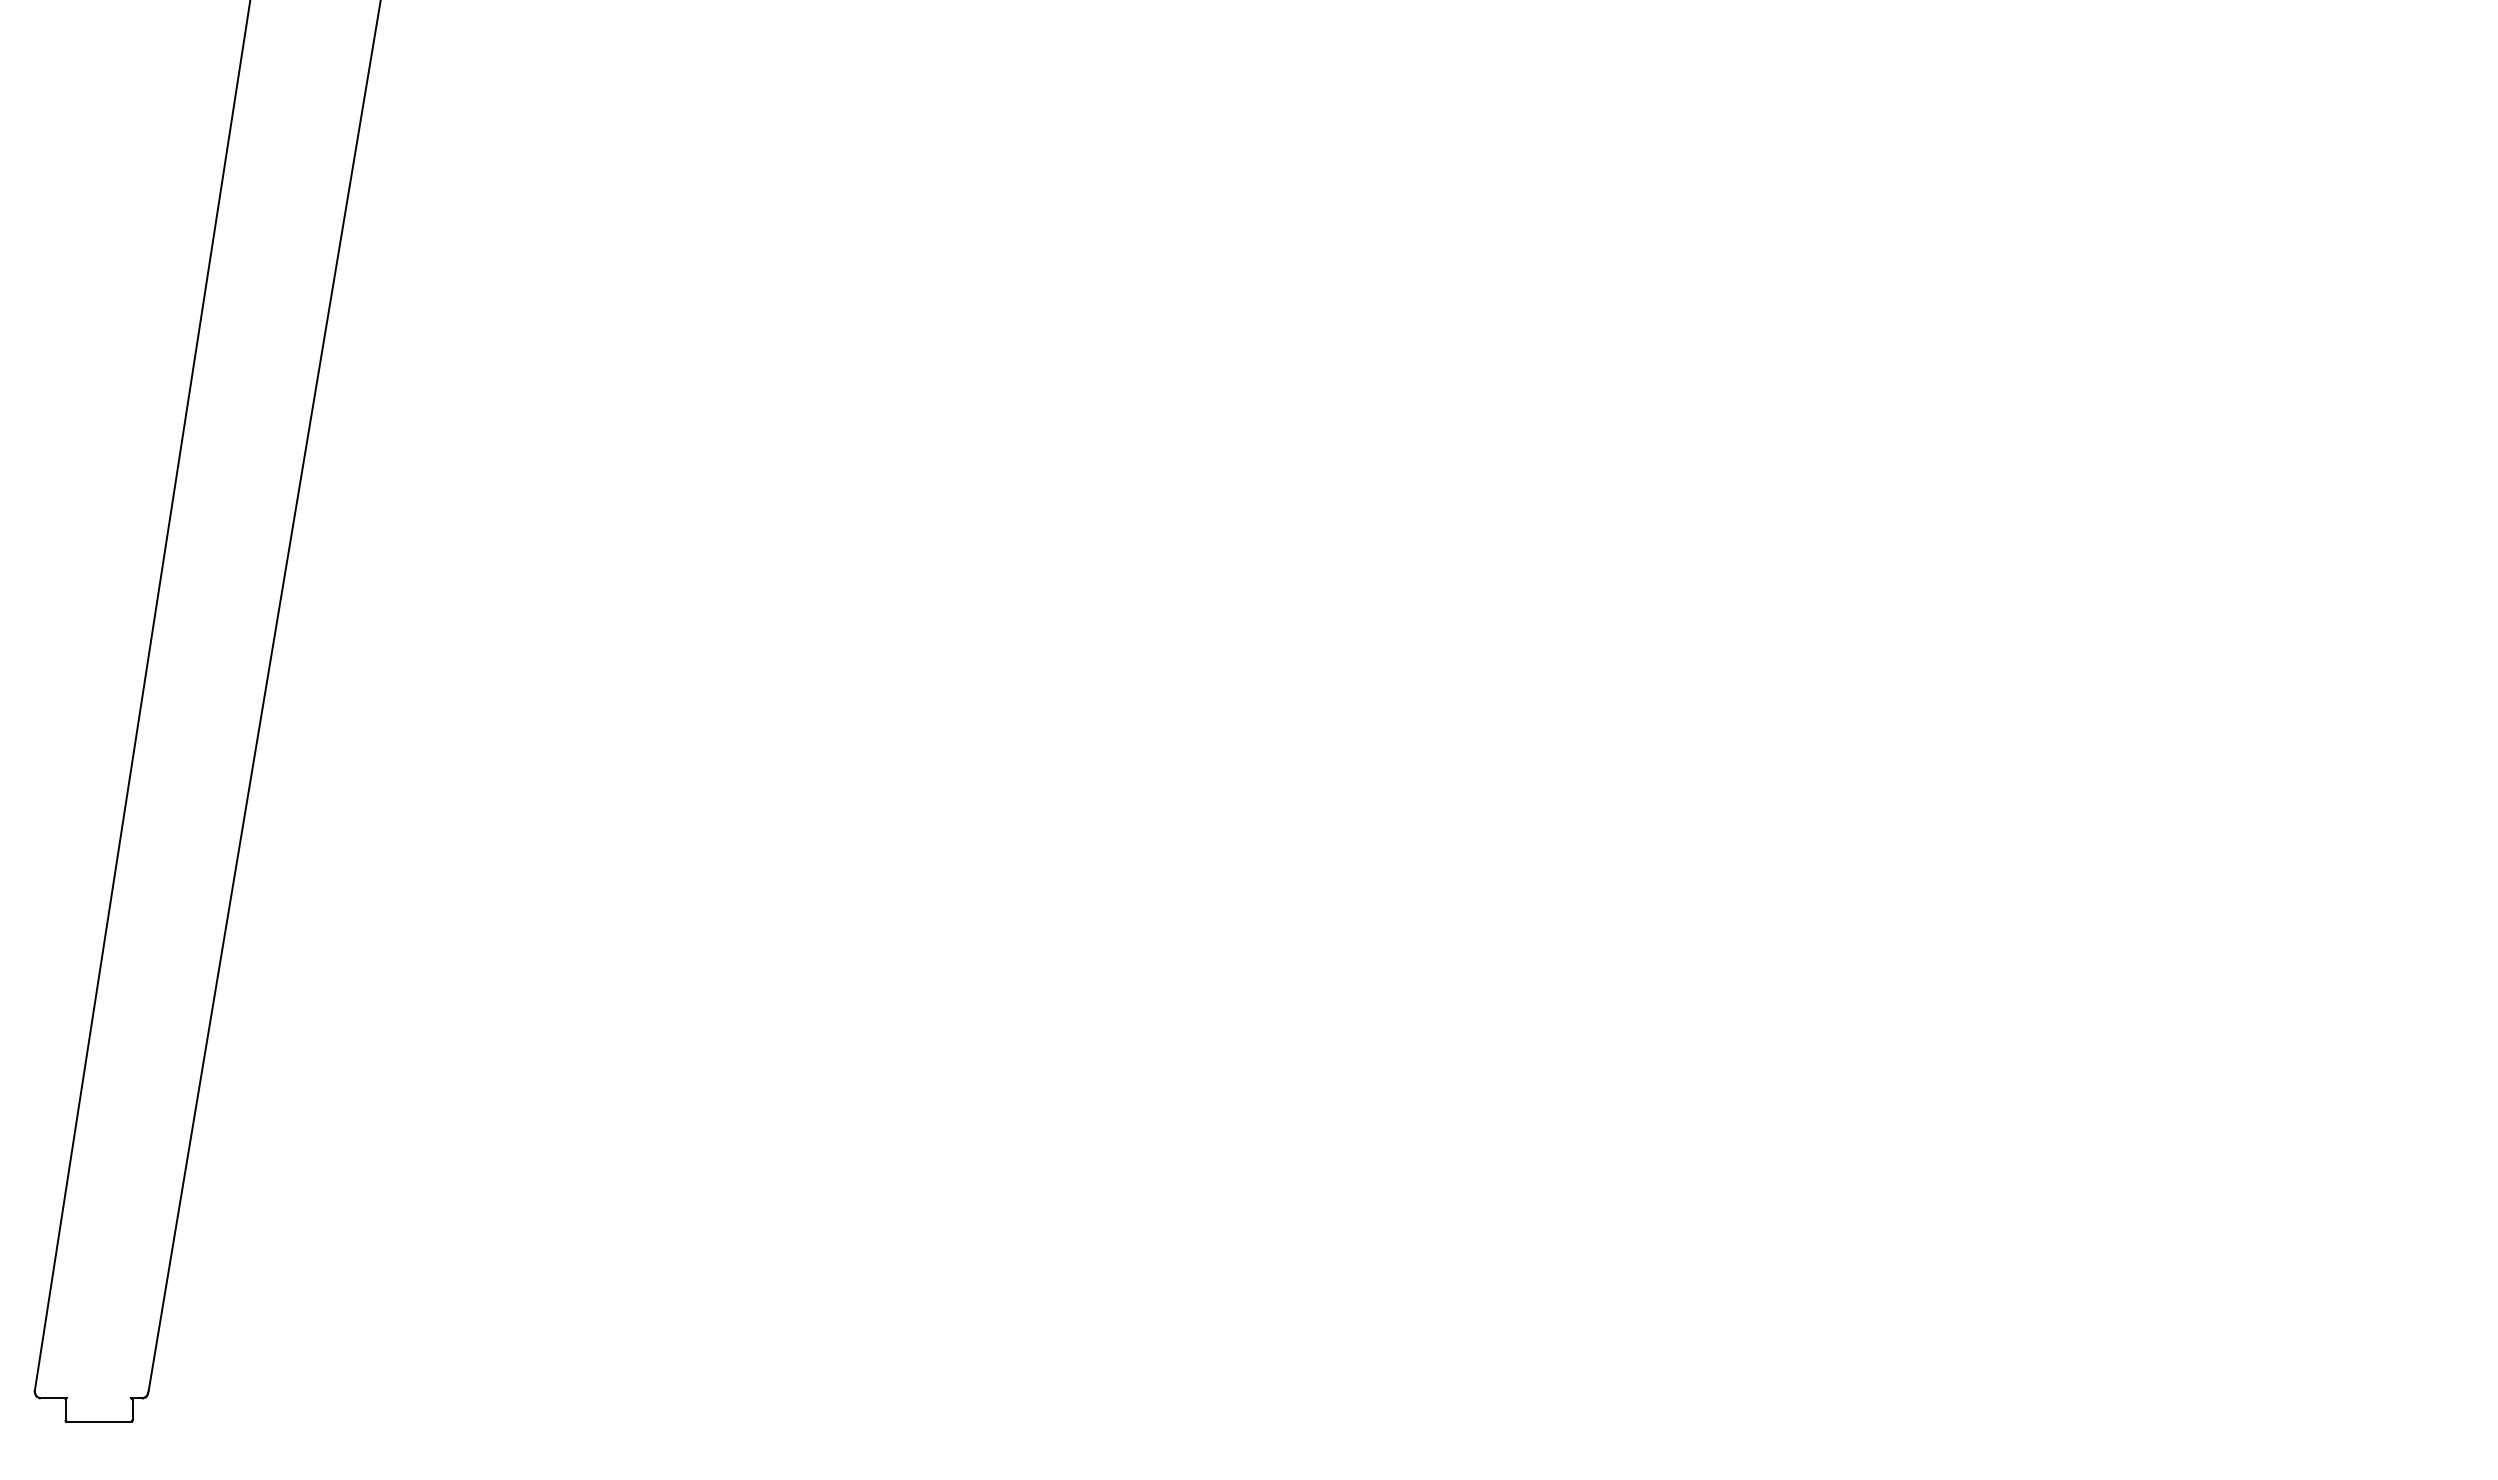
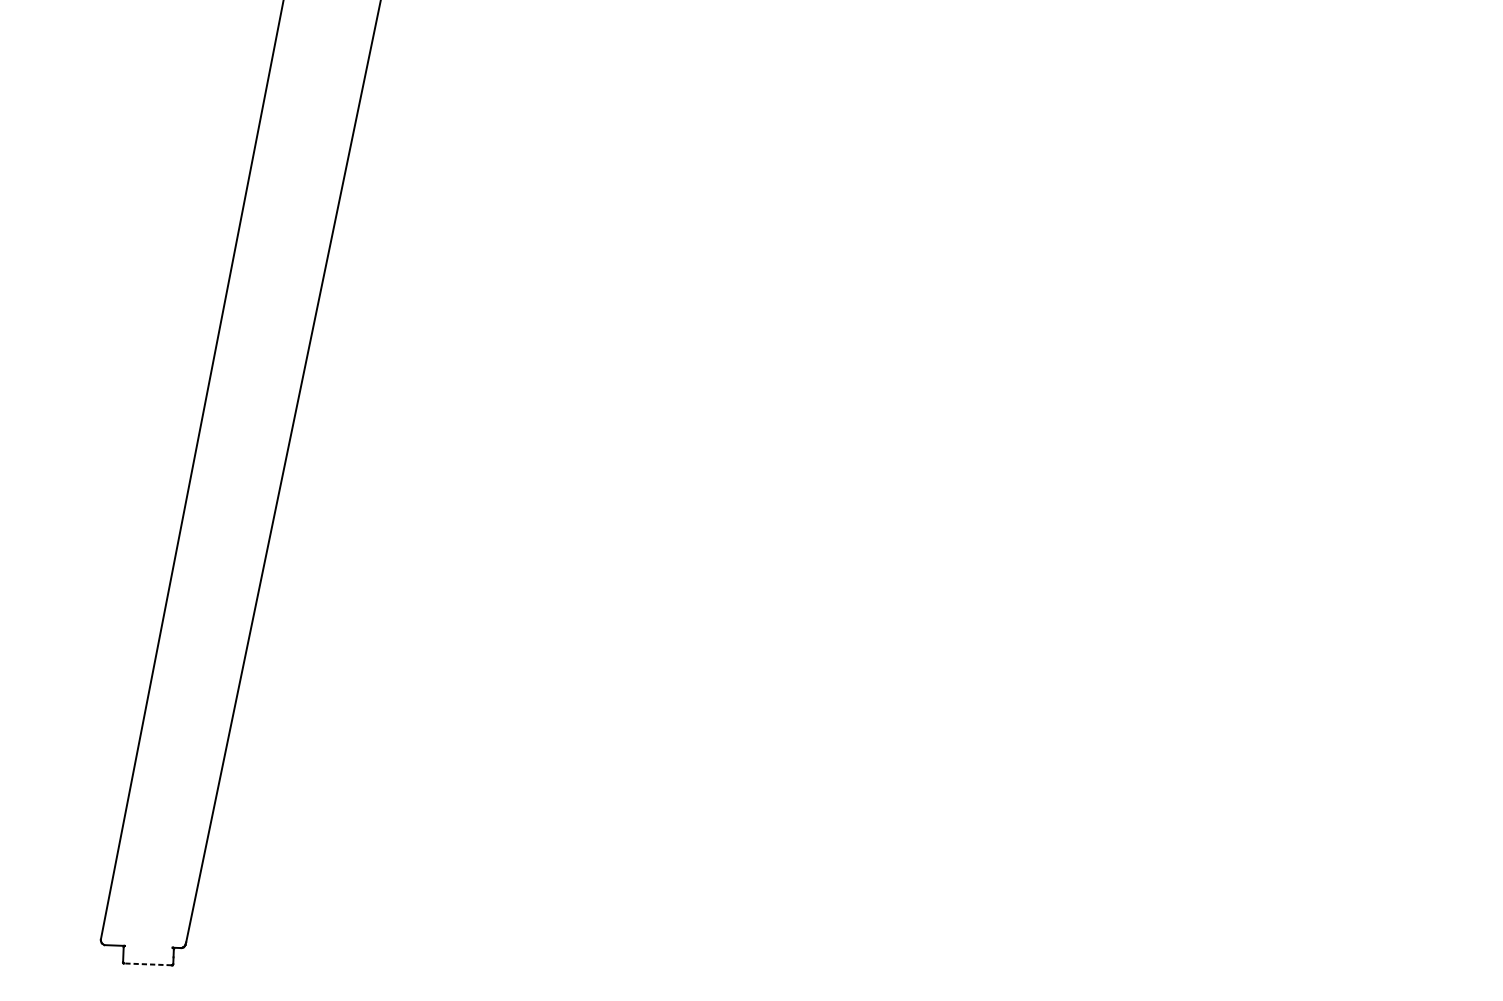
line: (98, 1421) -> (147, 964), solid -> dashed

